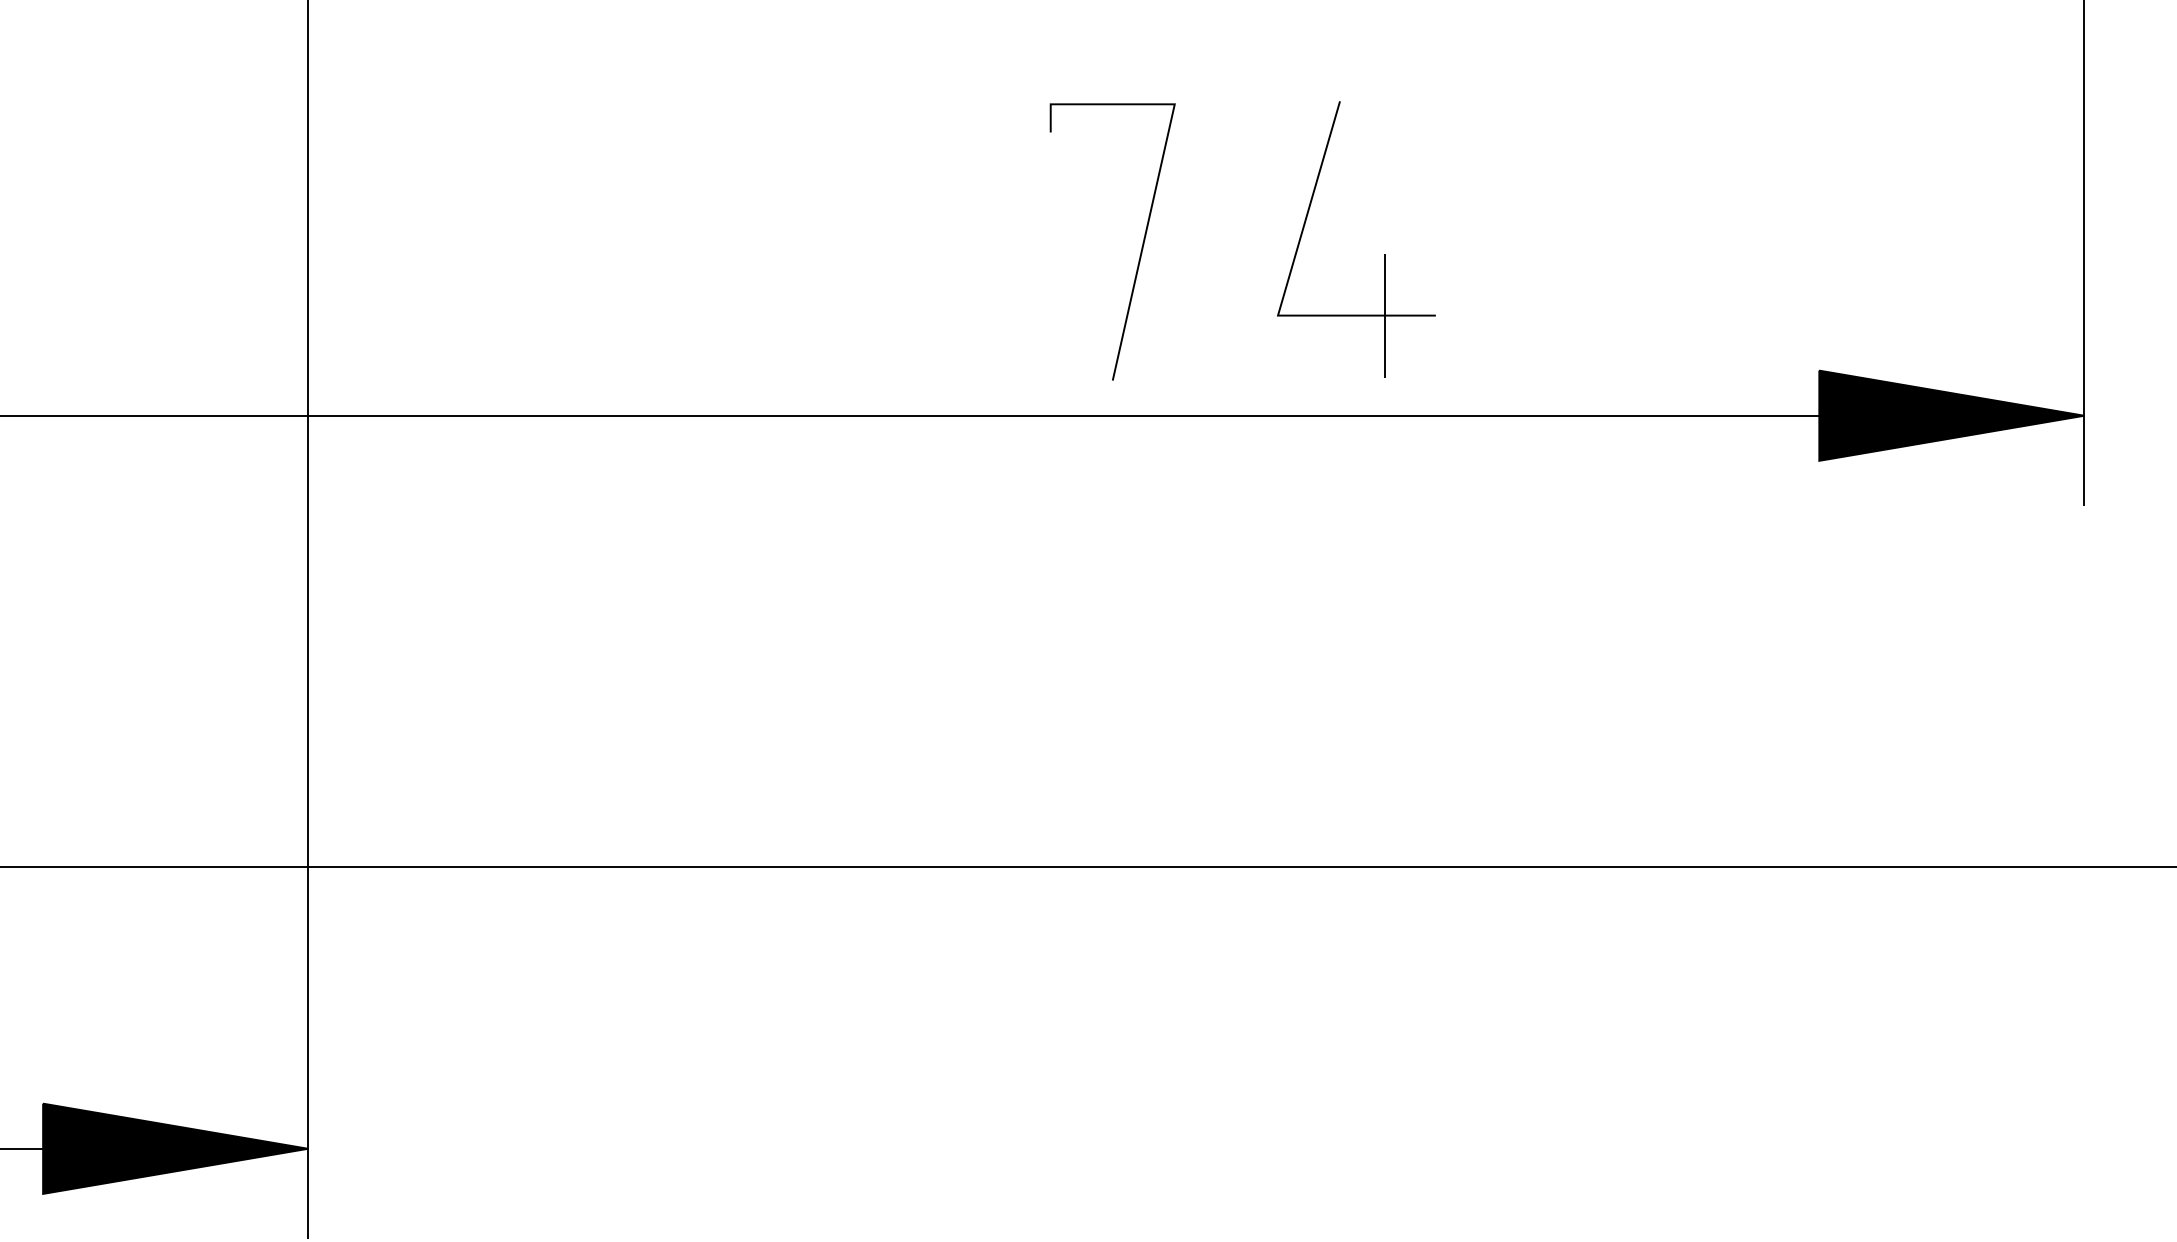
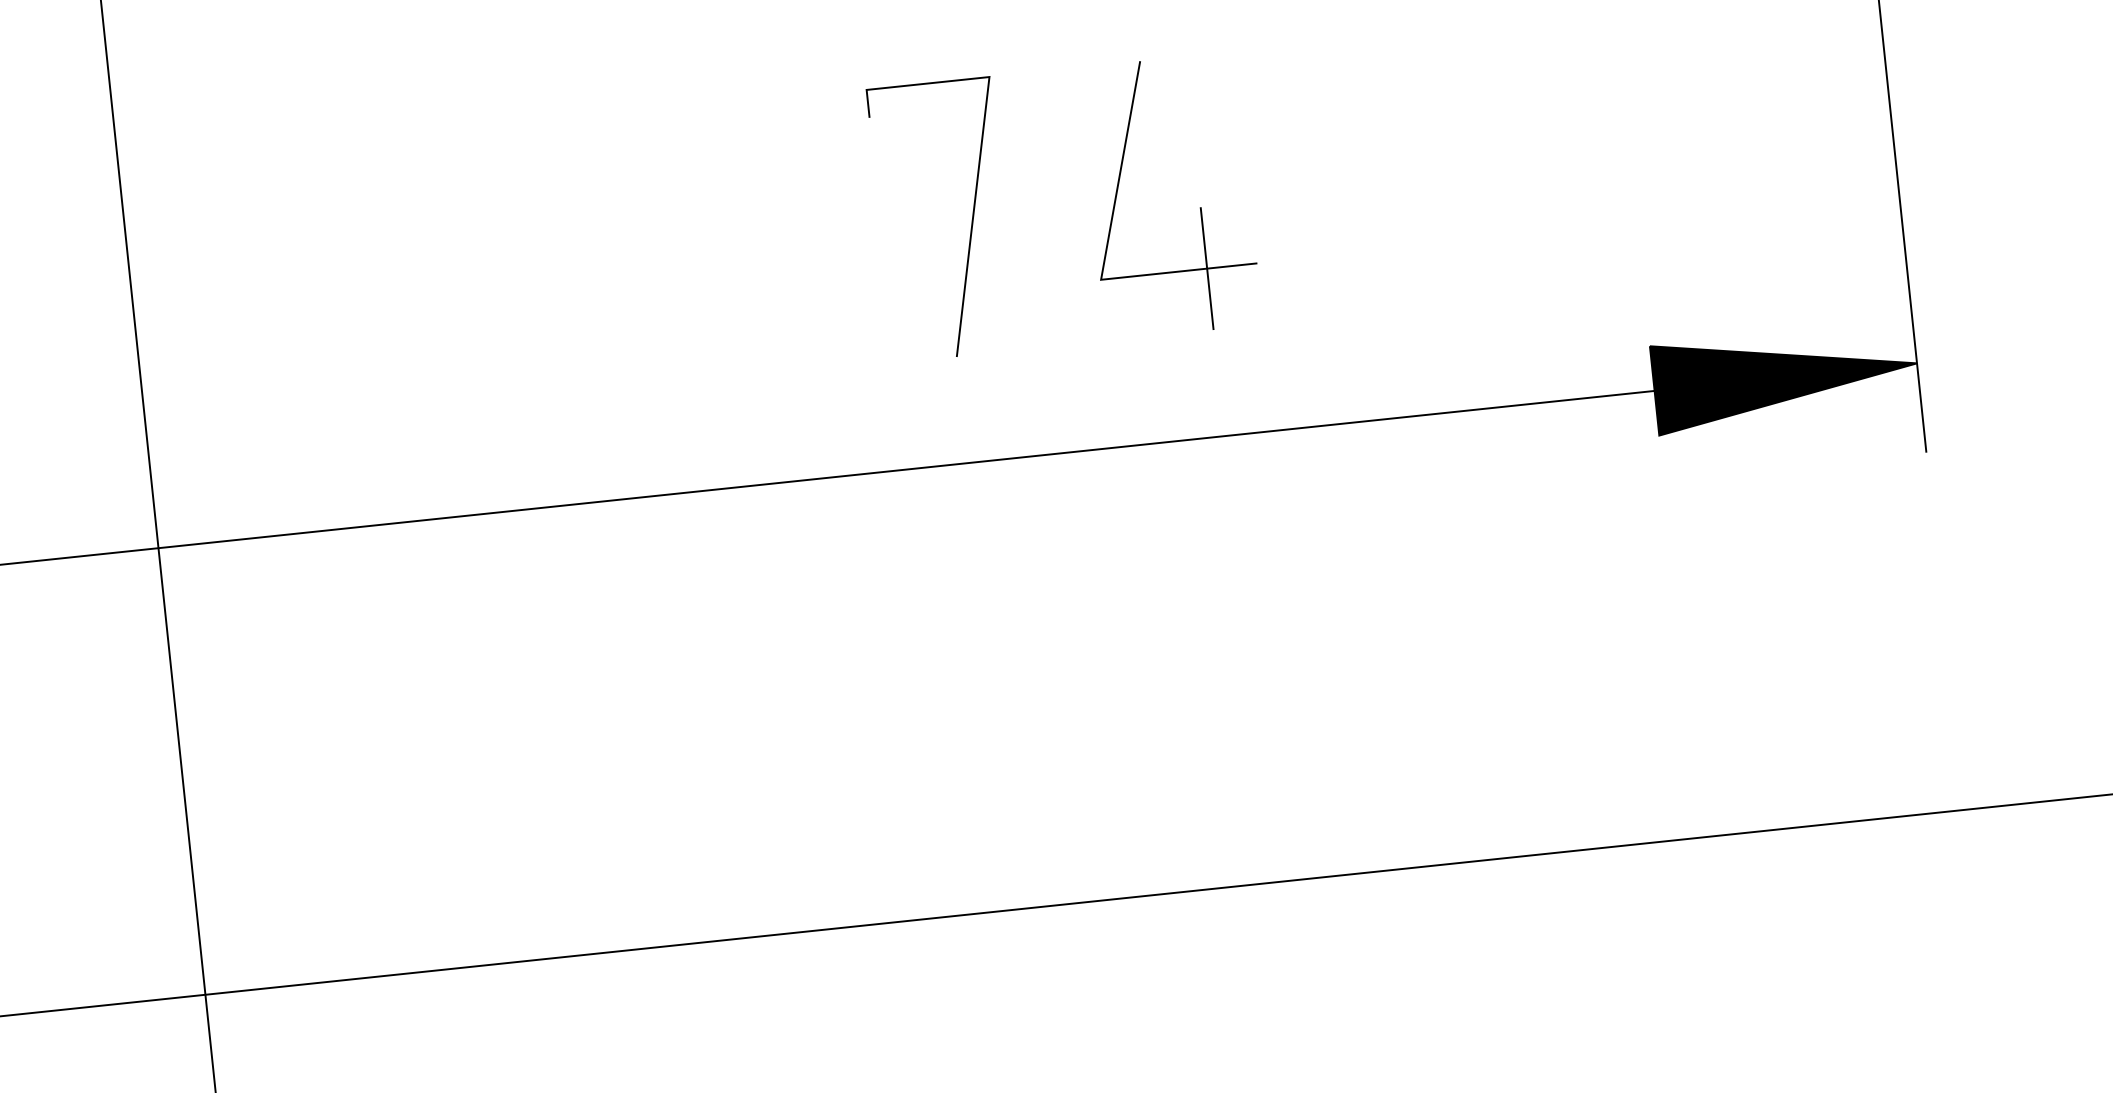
curve: (1141, 247) -> (971, 222), moved
part: (1384, 254) -> (1200, 208), moved

